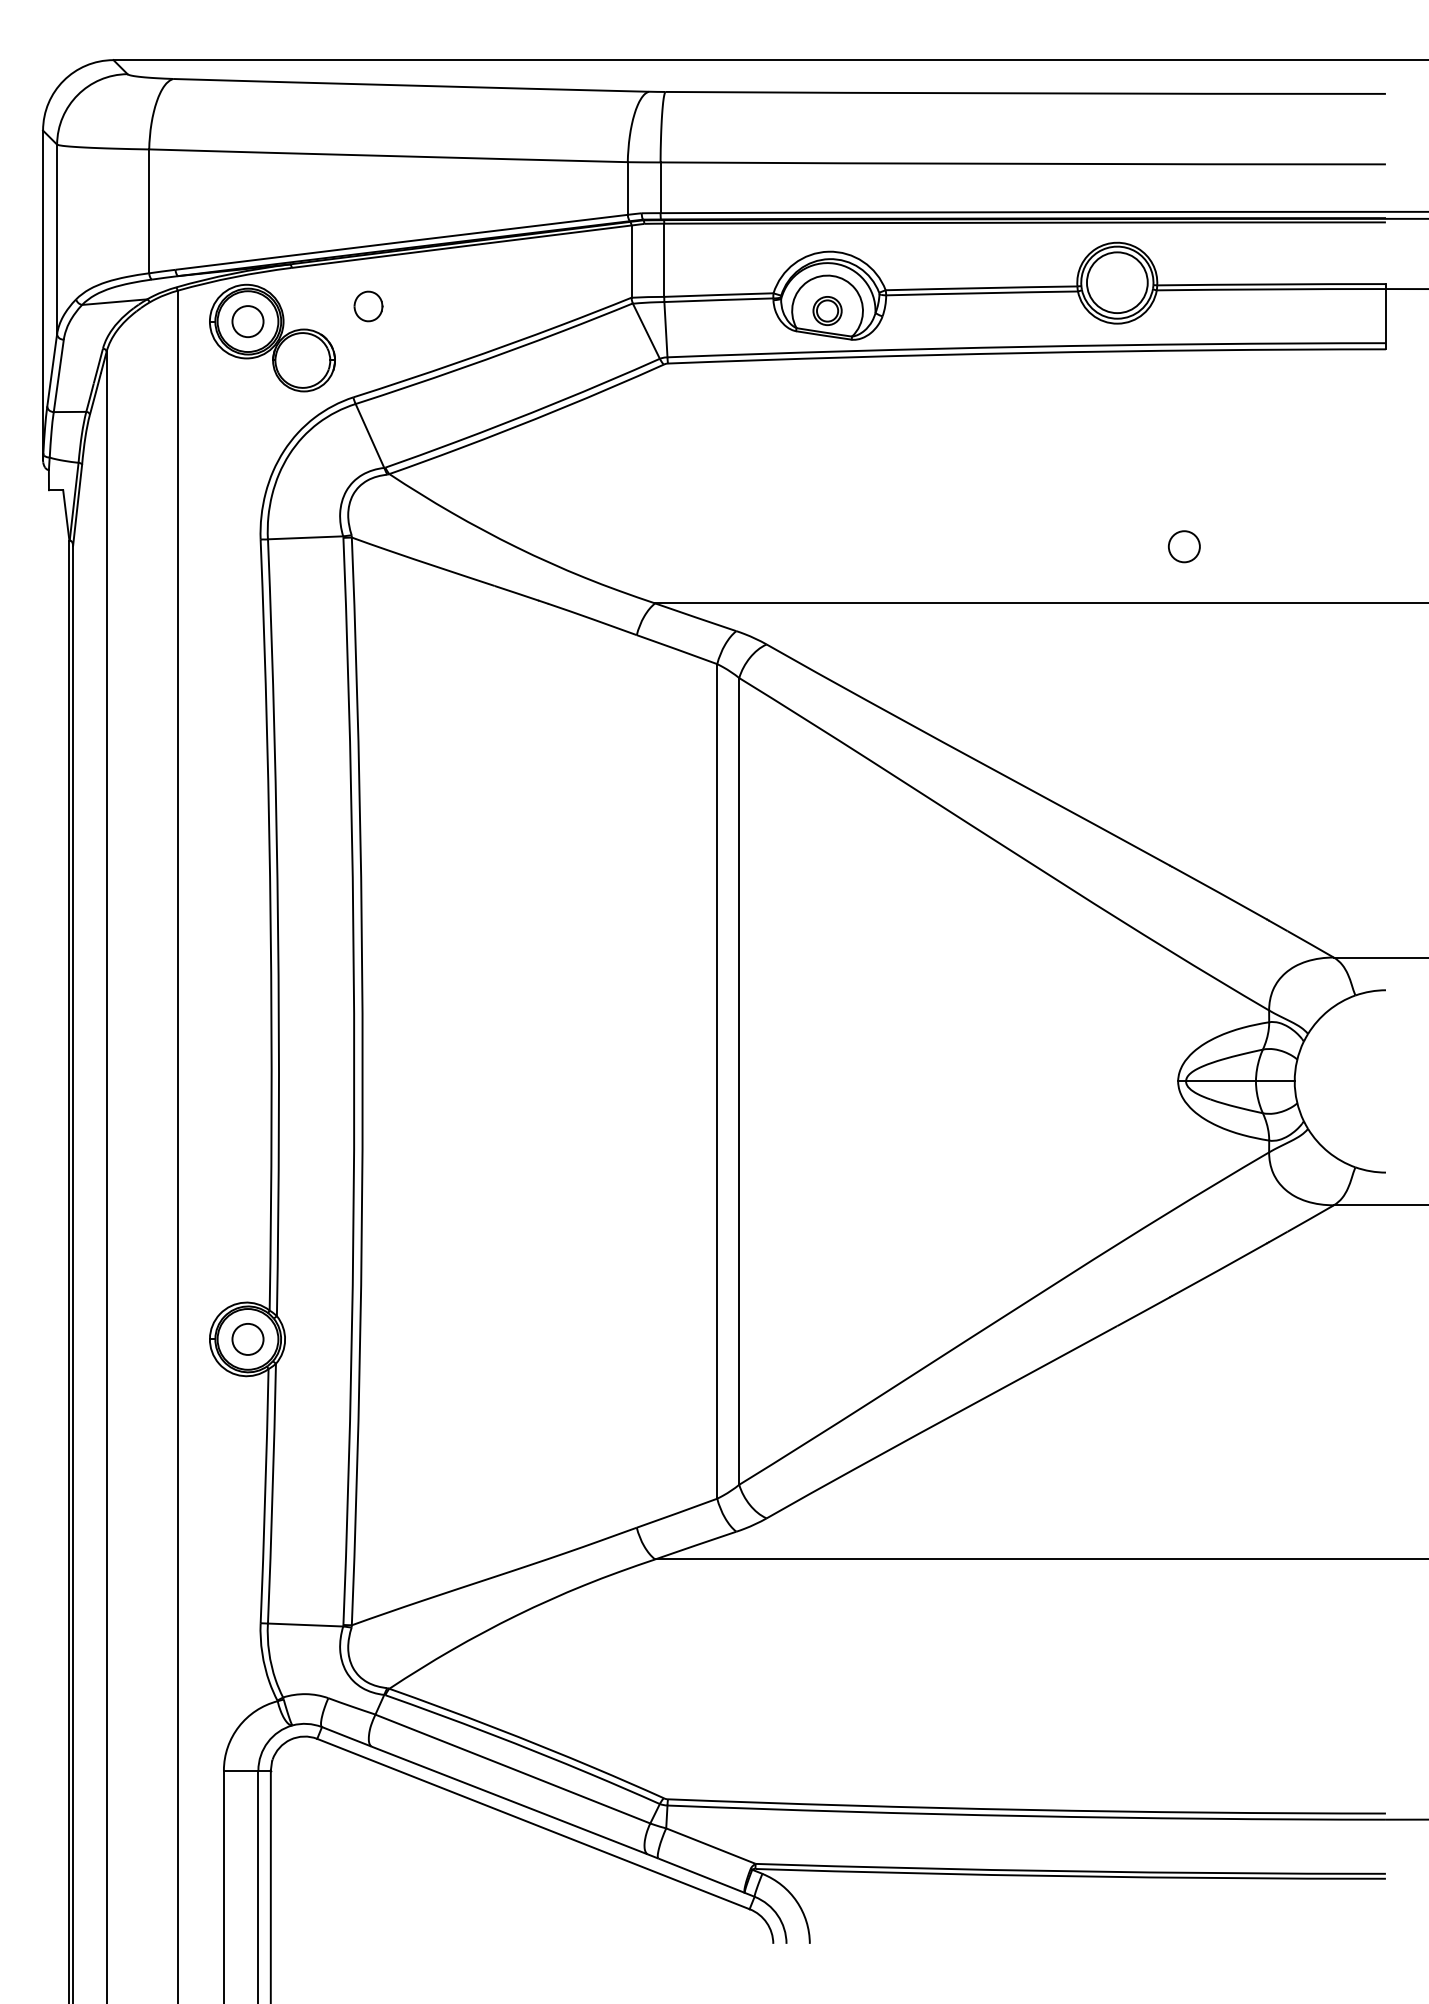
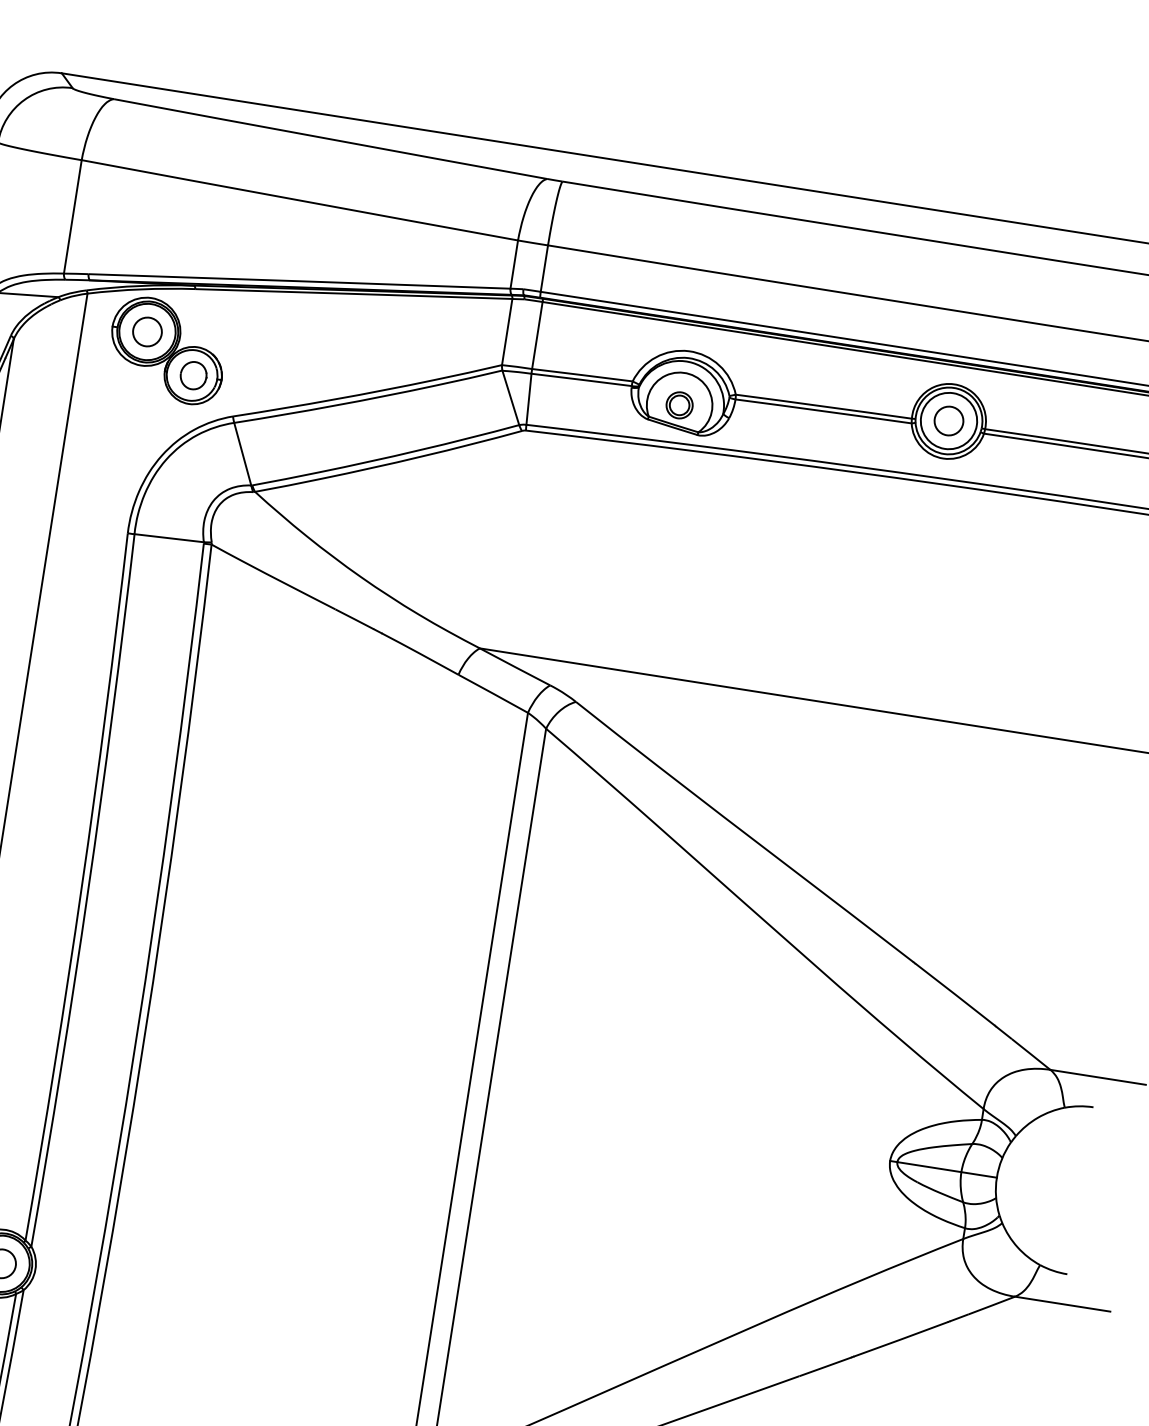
part: (368, 306) -> (193, 375), moved
circle: (1184, 546) -> (949, 420), moved

